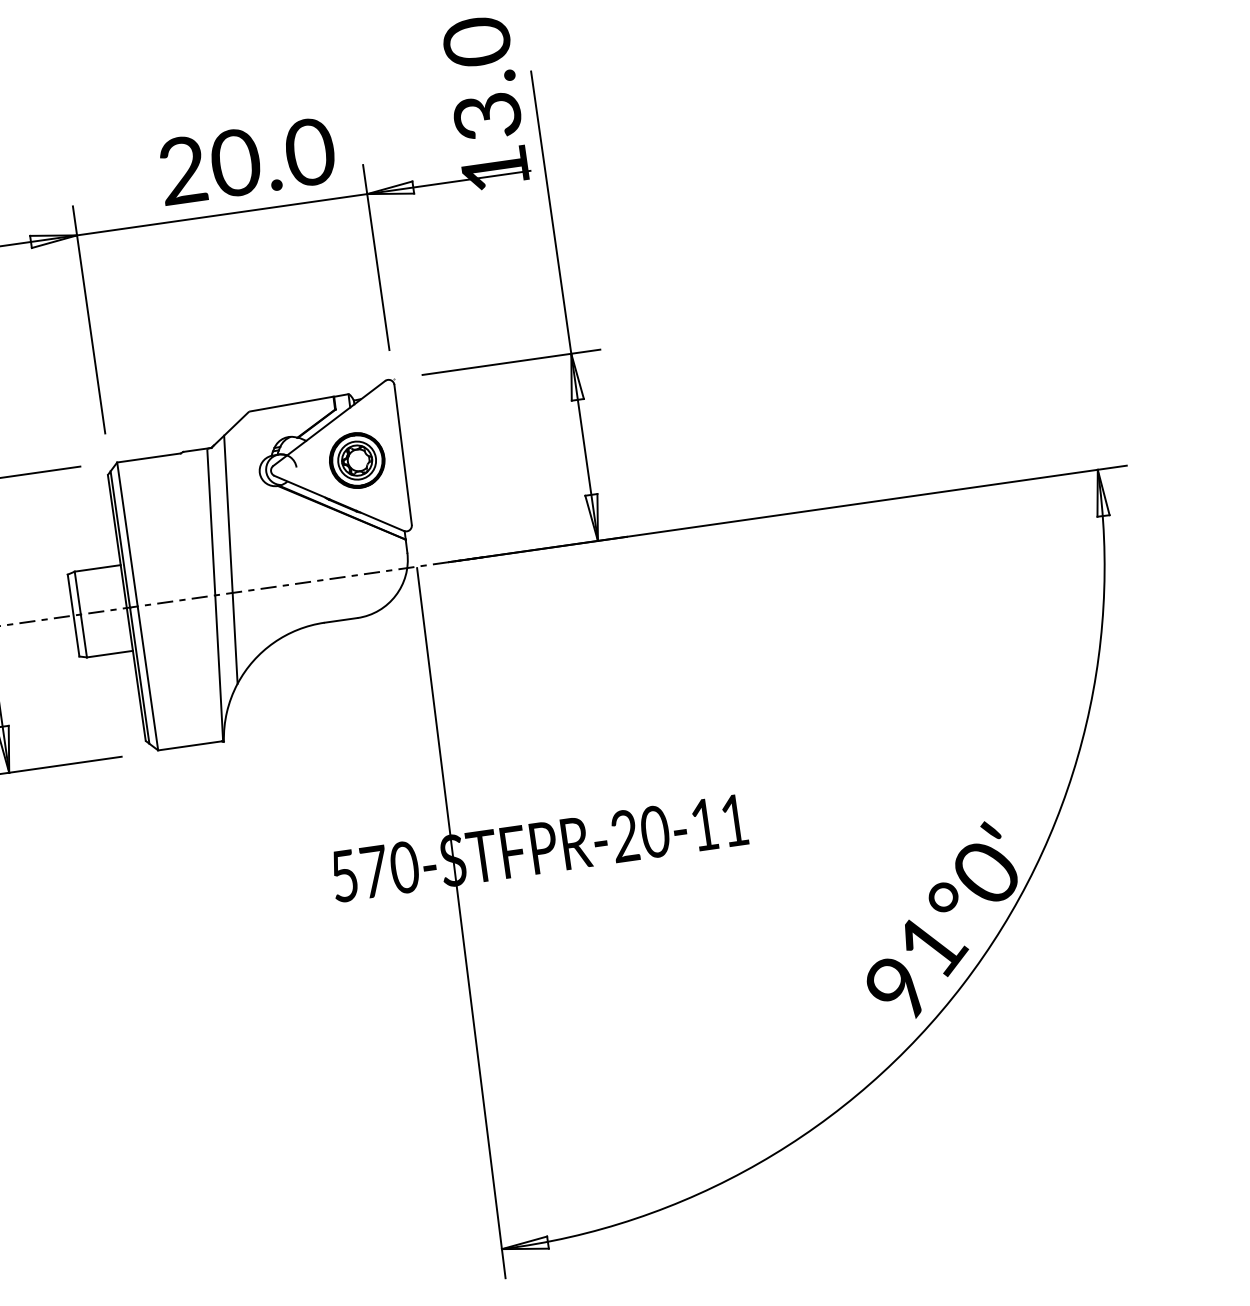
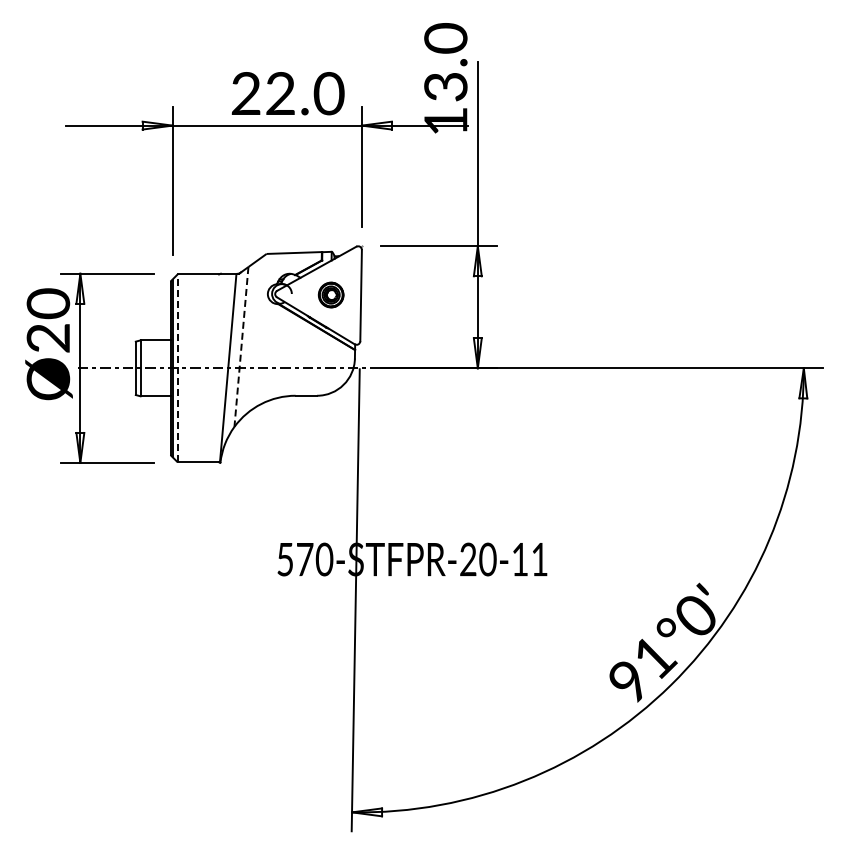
text: (235, 162) -> (280, 93), 20.0 -> 22.0
part: (355, 459) -> (330, 294), size x0.7
line: (231, 560) -> (241, 347), solid -> dashed
line: (137, 606) -> (177, 368), solid -> dashed

